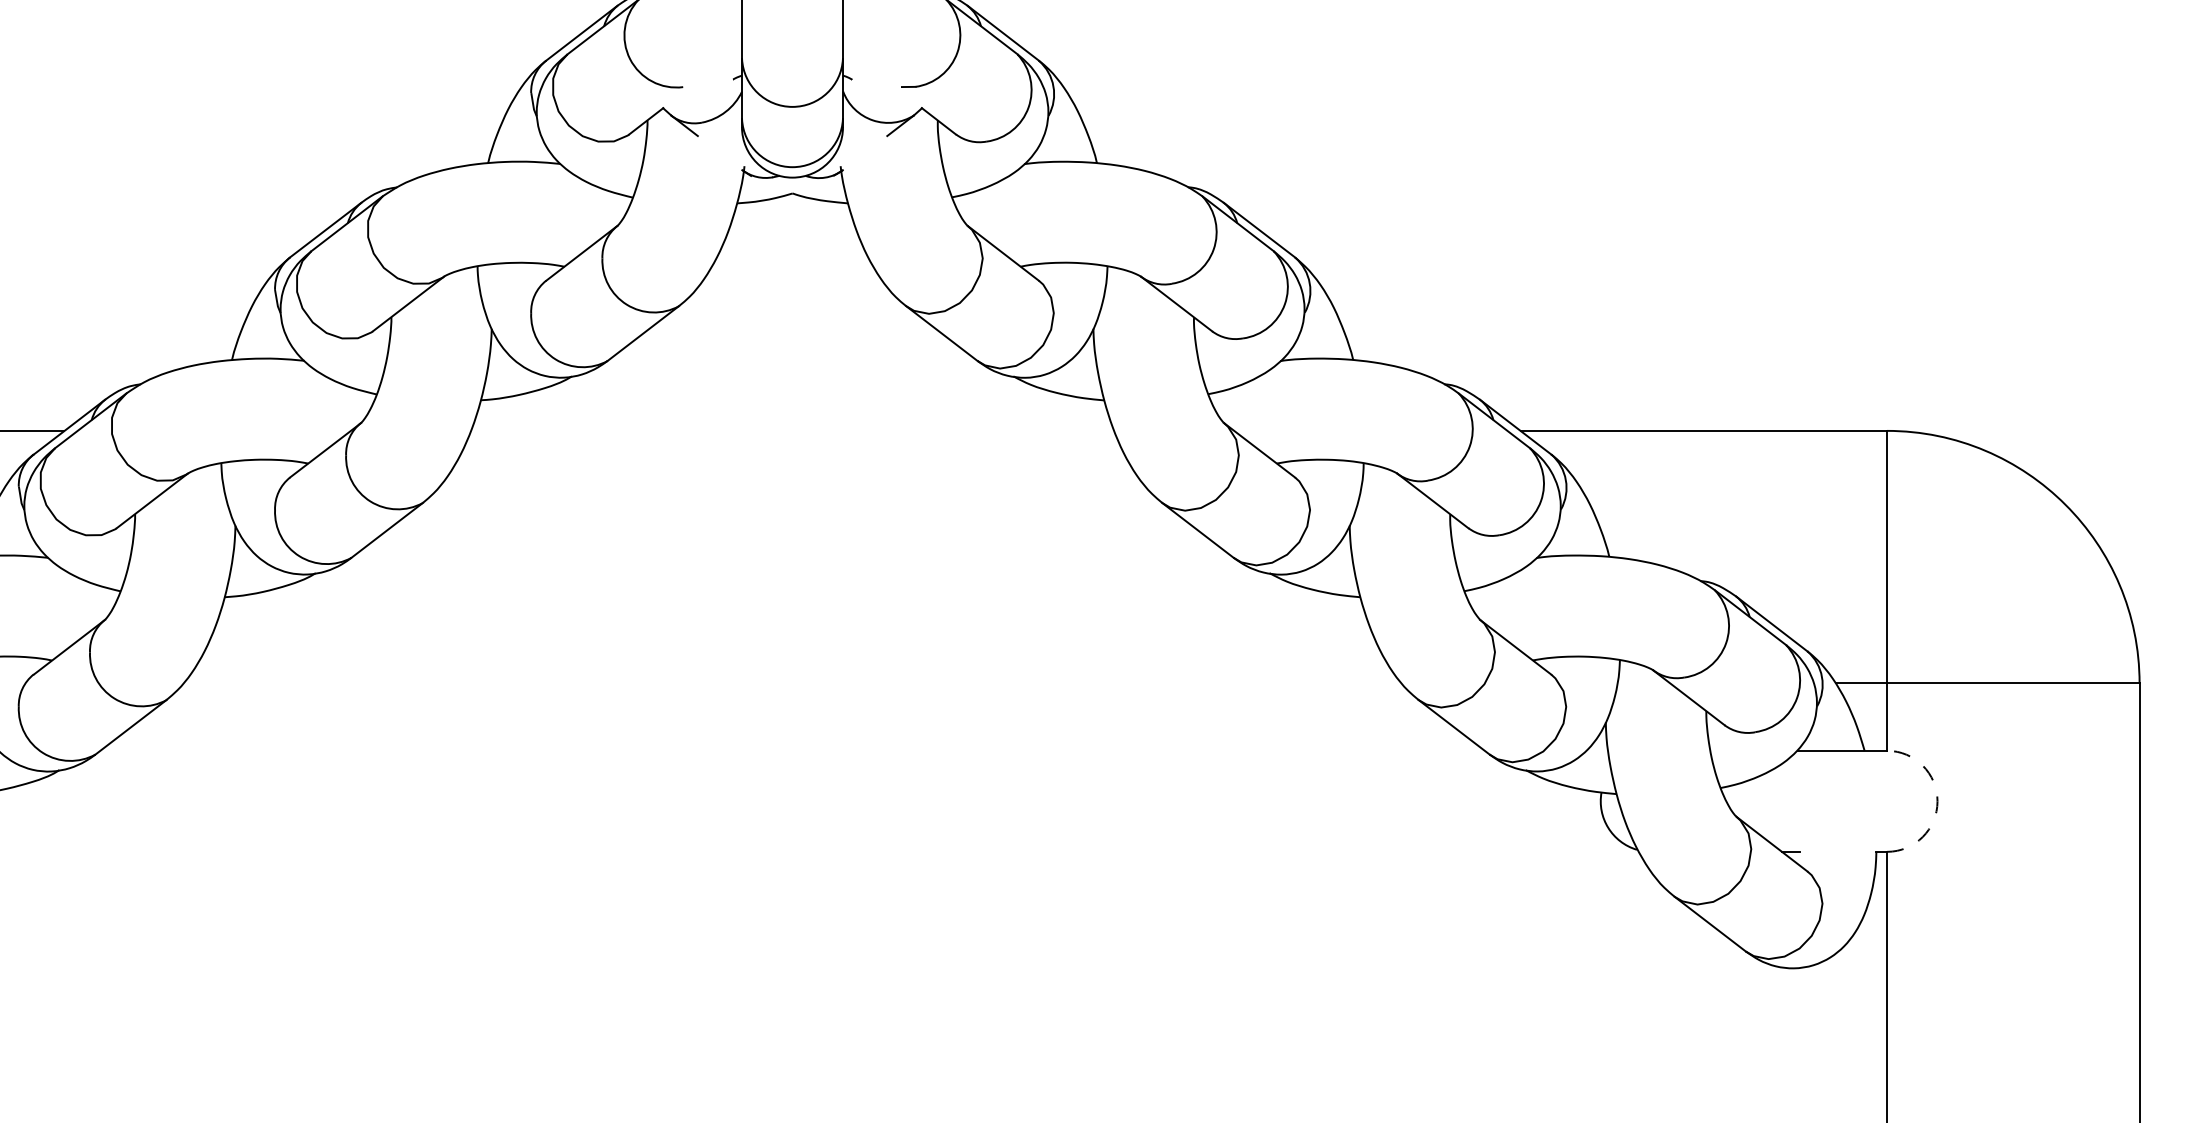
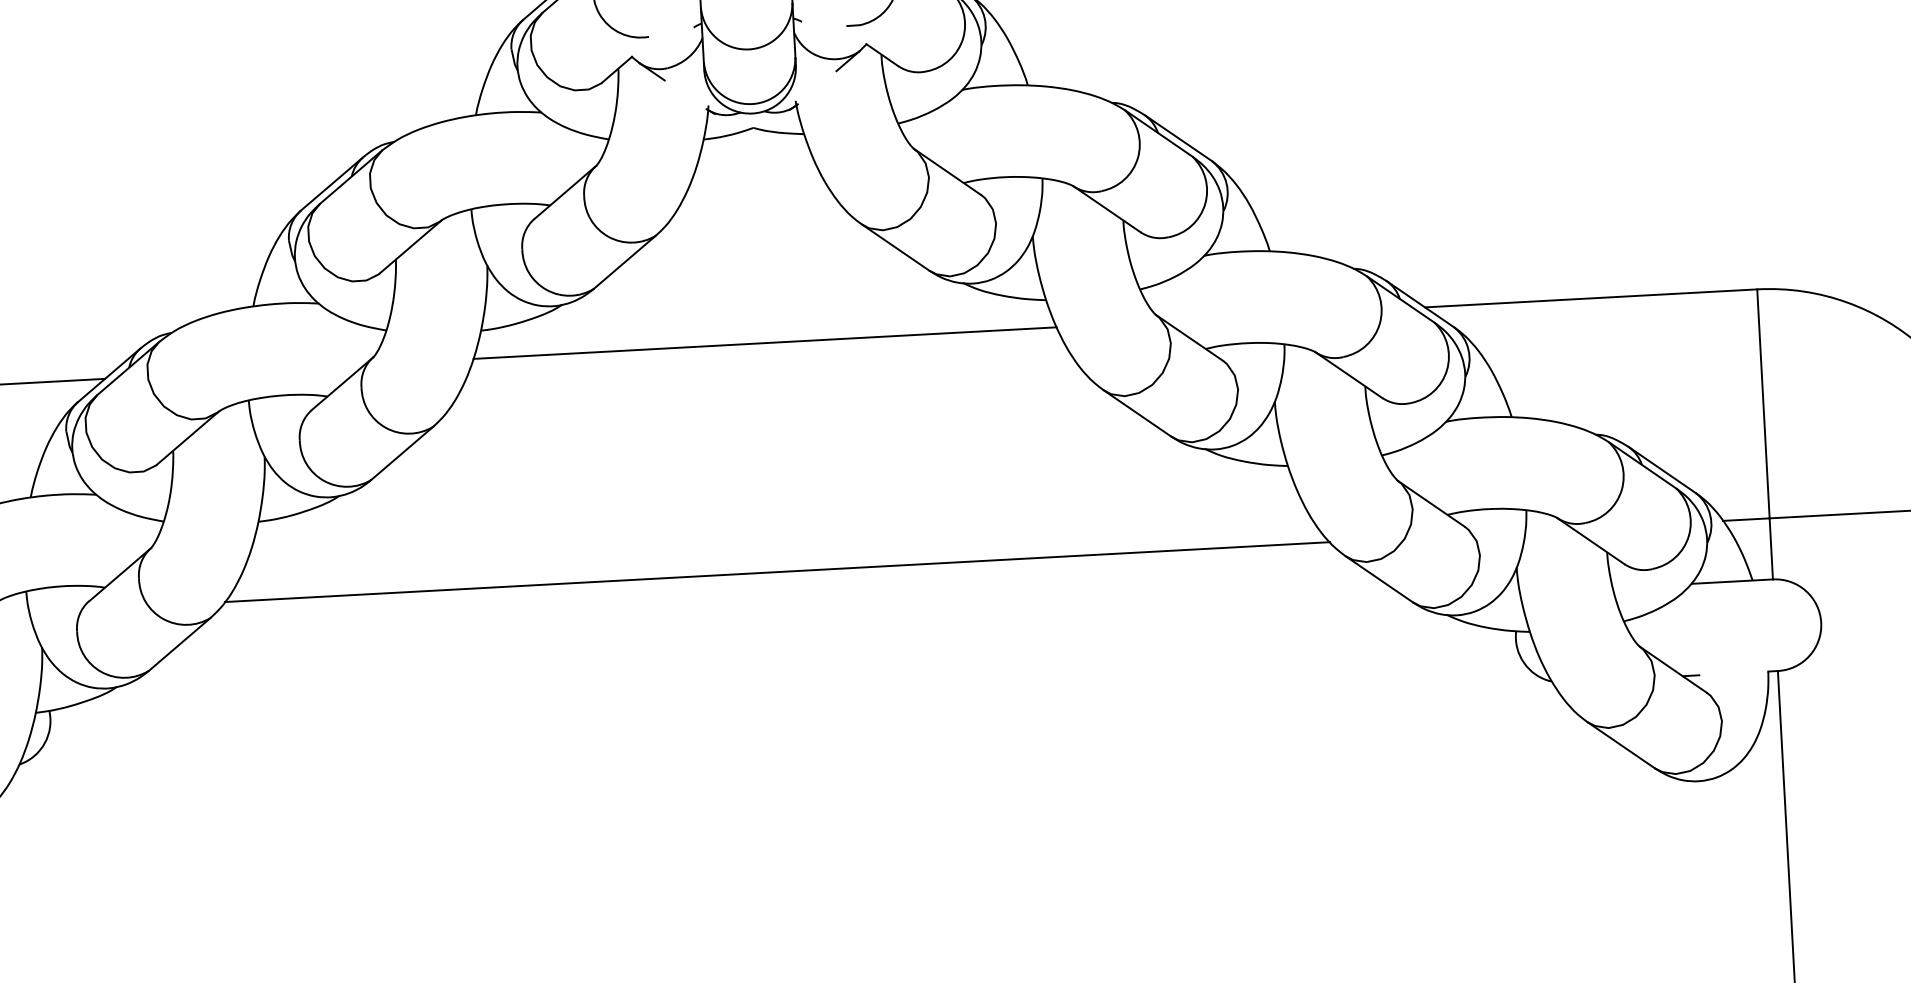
line: (792, 430) -> (764, 342), added
line: (792, 683) -> (777, 572), added
arc: (1937, 801) -> (1821, 622), dashed -> solid

